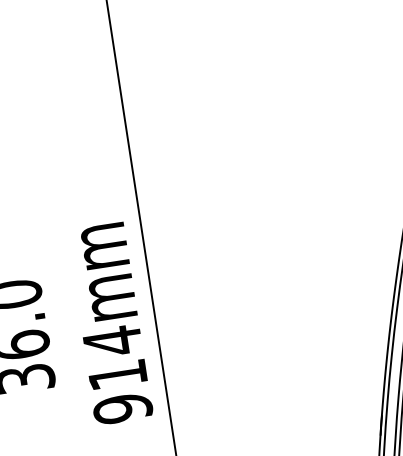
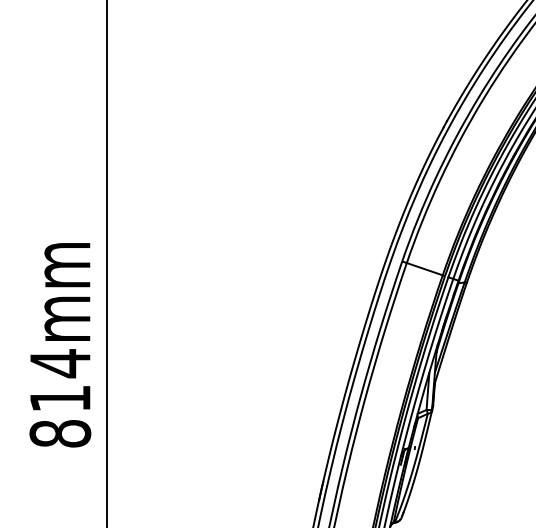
text: (123, 408) -> (60, 433), 914mm -> 814mm

